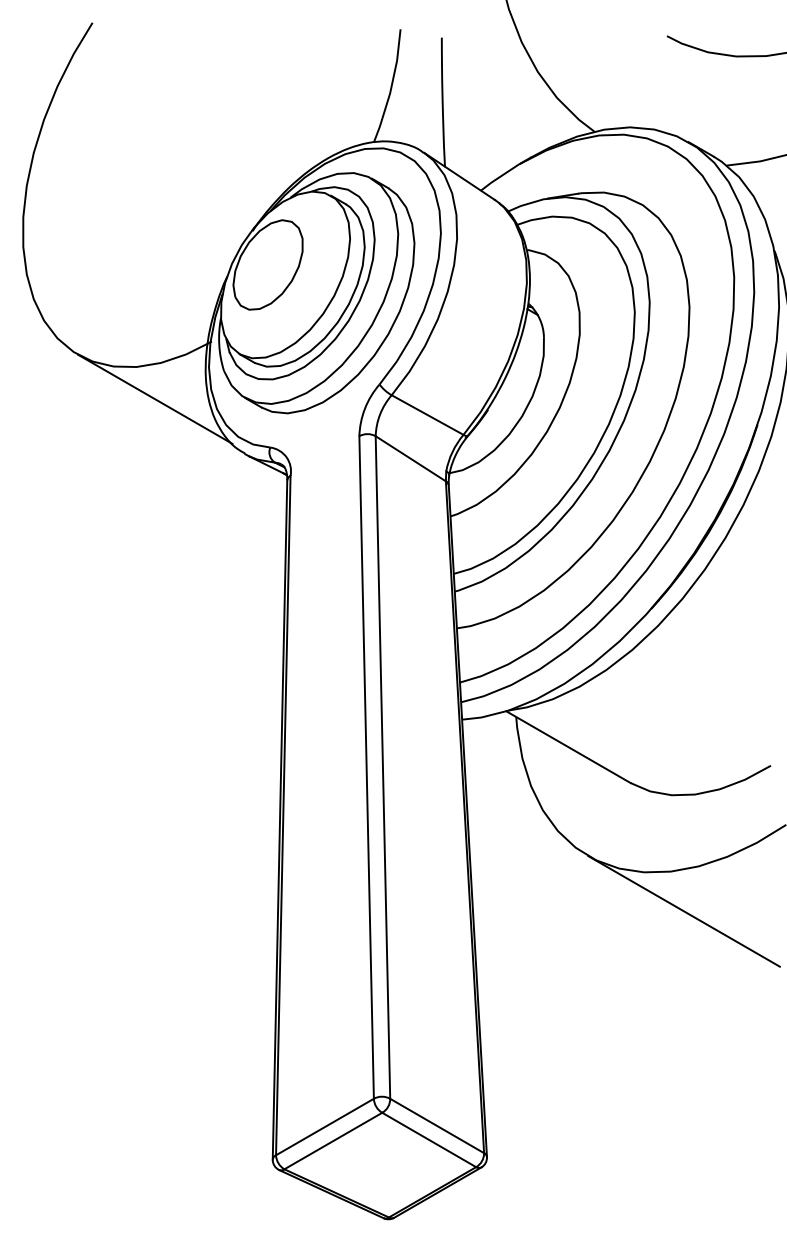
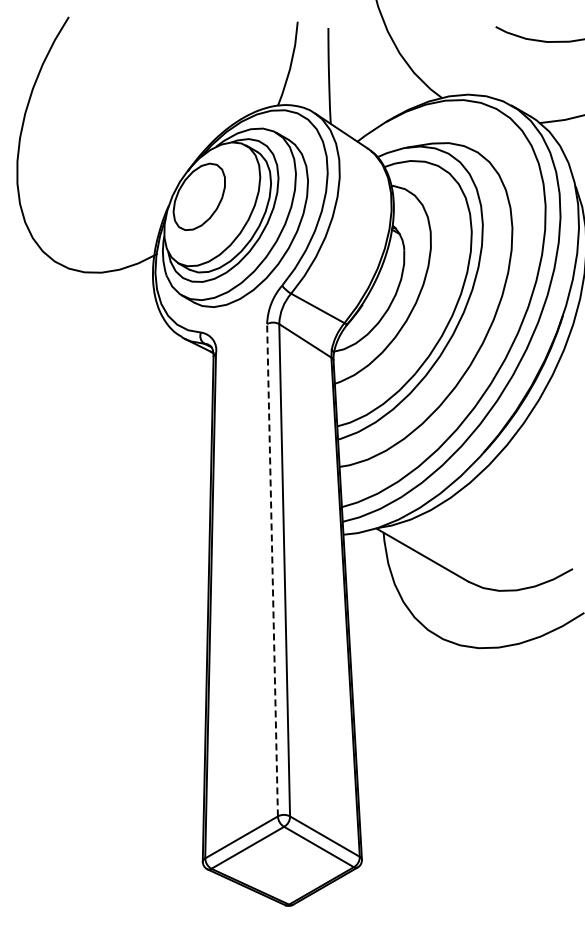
line: (155, 399) -> (115, 296), removed
line: (366, 766) -> (272, 569), solid -> dashed
line: (684, 911) -> (508, 677), removed

